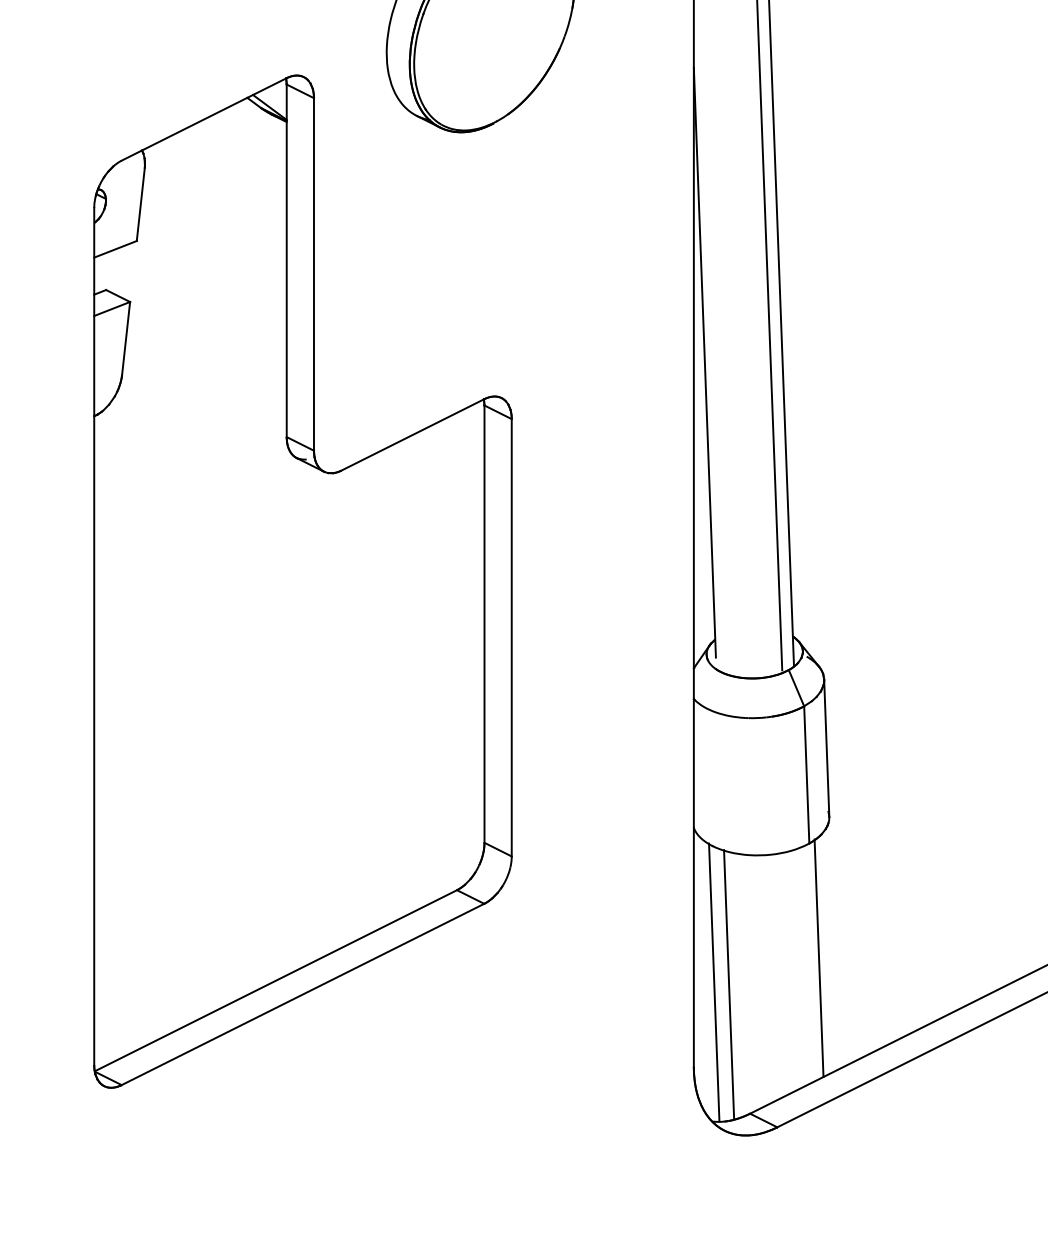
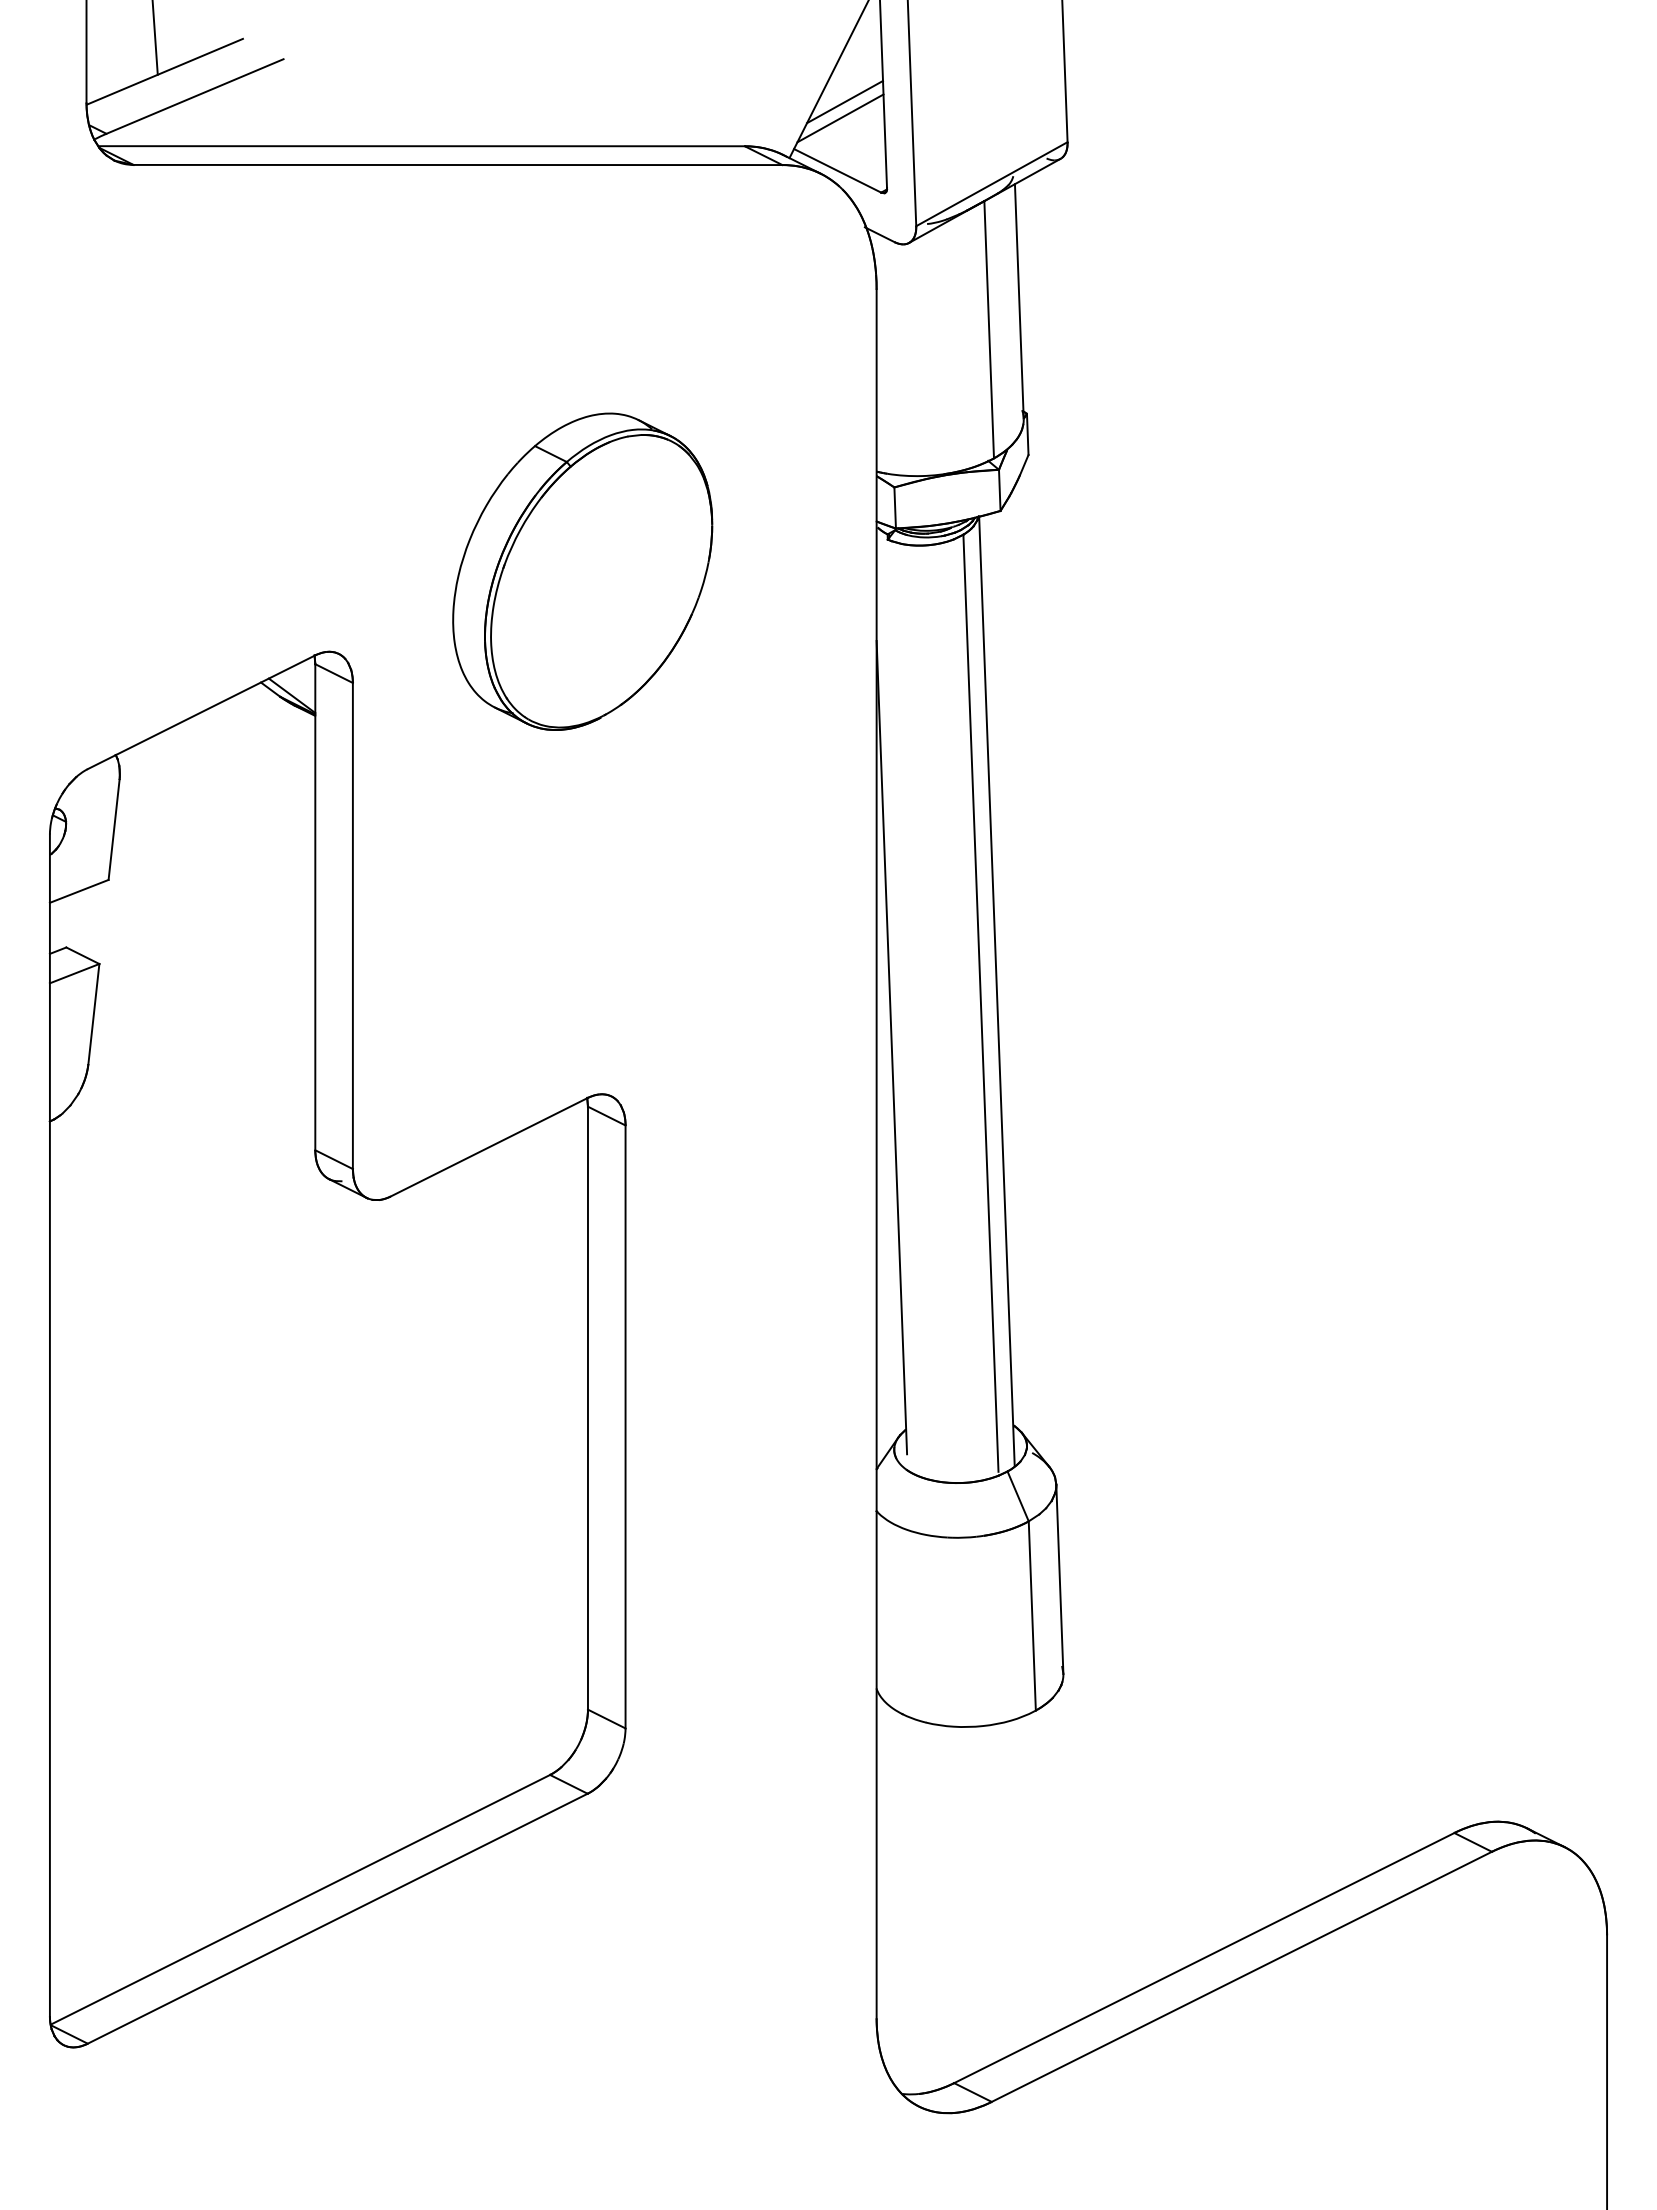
line: (819, 958) -> (1049, 1868), removed
line: (714, 981) -> (904, 1901), removed
line: (729, 984) -> (925, 1904), removed

